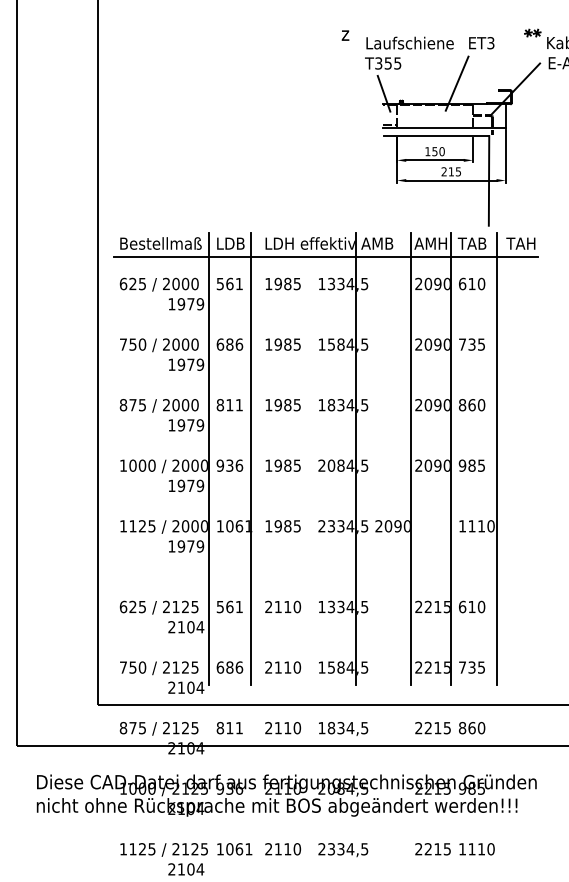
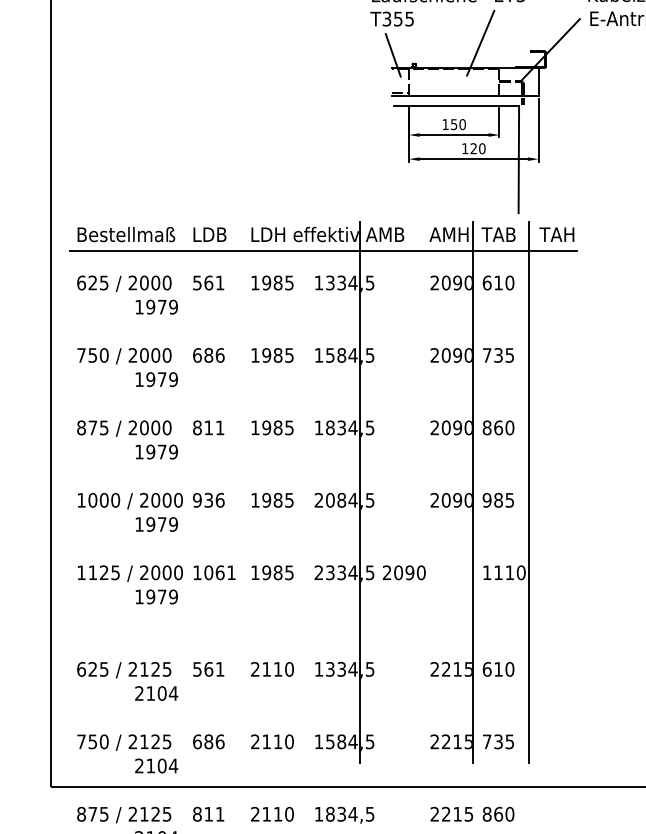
text: (451, 171) -> (473, 148), 215 -> 120
line: (208, 459) -> (183, 492), removed
line: (251, 459) -> (234, 492), removed
line: (410, 459) -> (424, 492), removed

